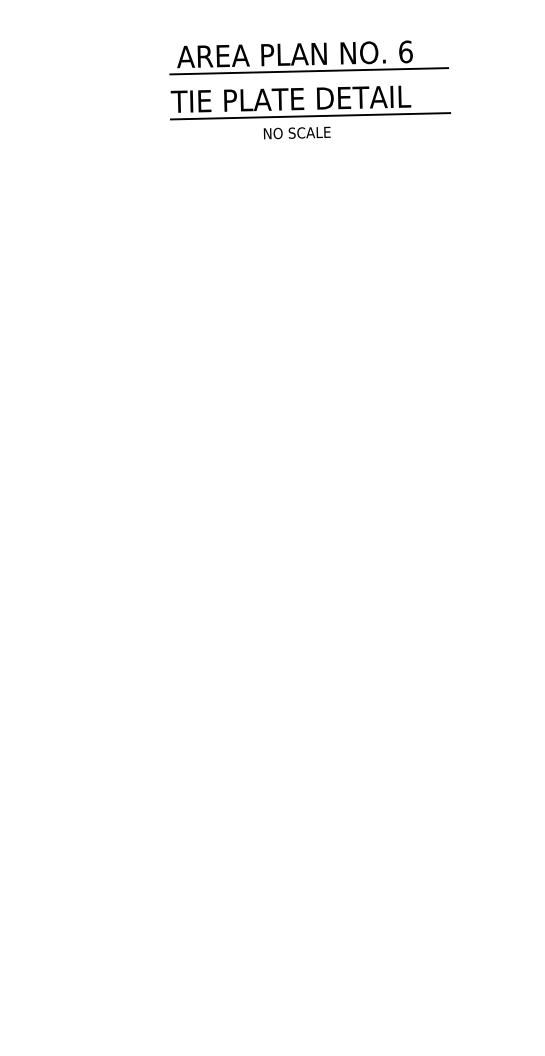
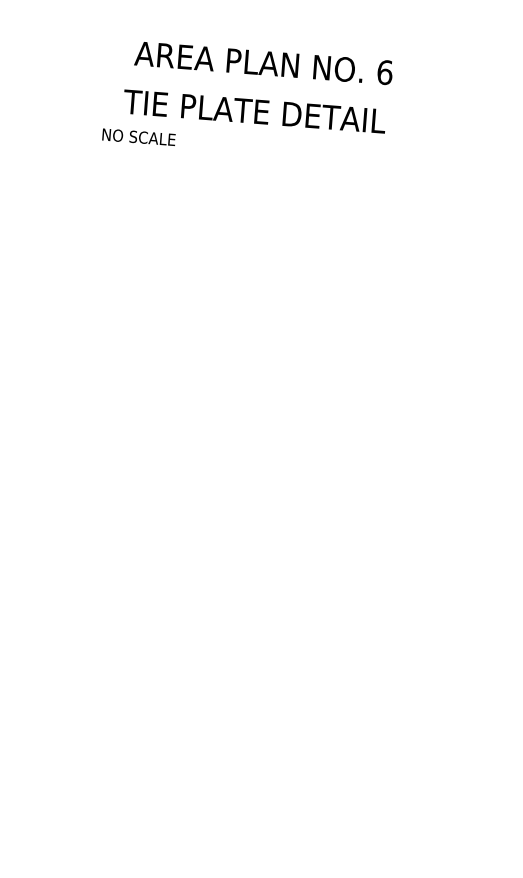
line: (309, 71) -> (277, 83), removed
line: (310, 116) -> (274, 132), removed
text: (296, 132) -> (138, 136), moved

